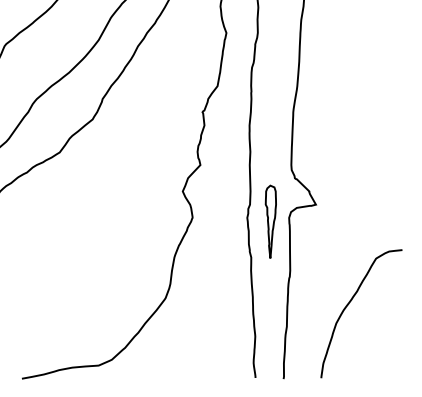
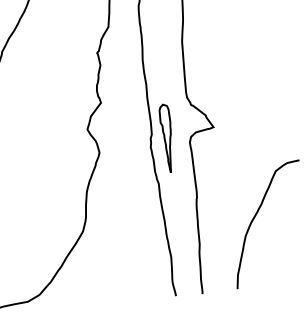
part: (270, 221) -> (166, 138), moved

